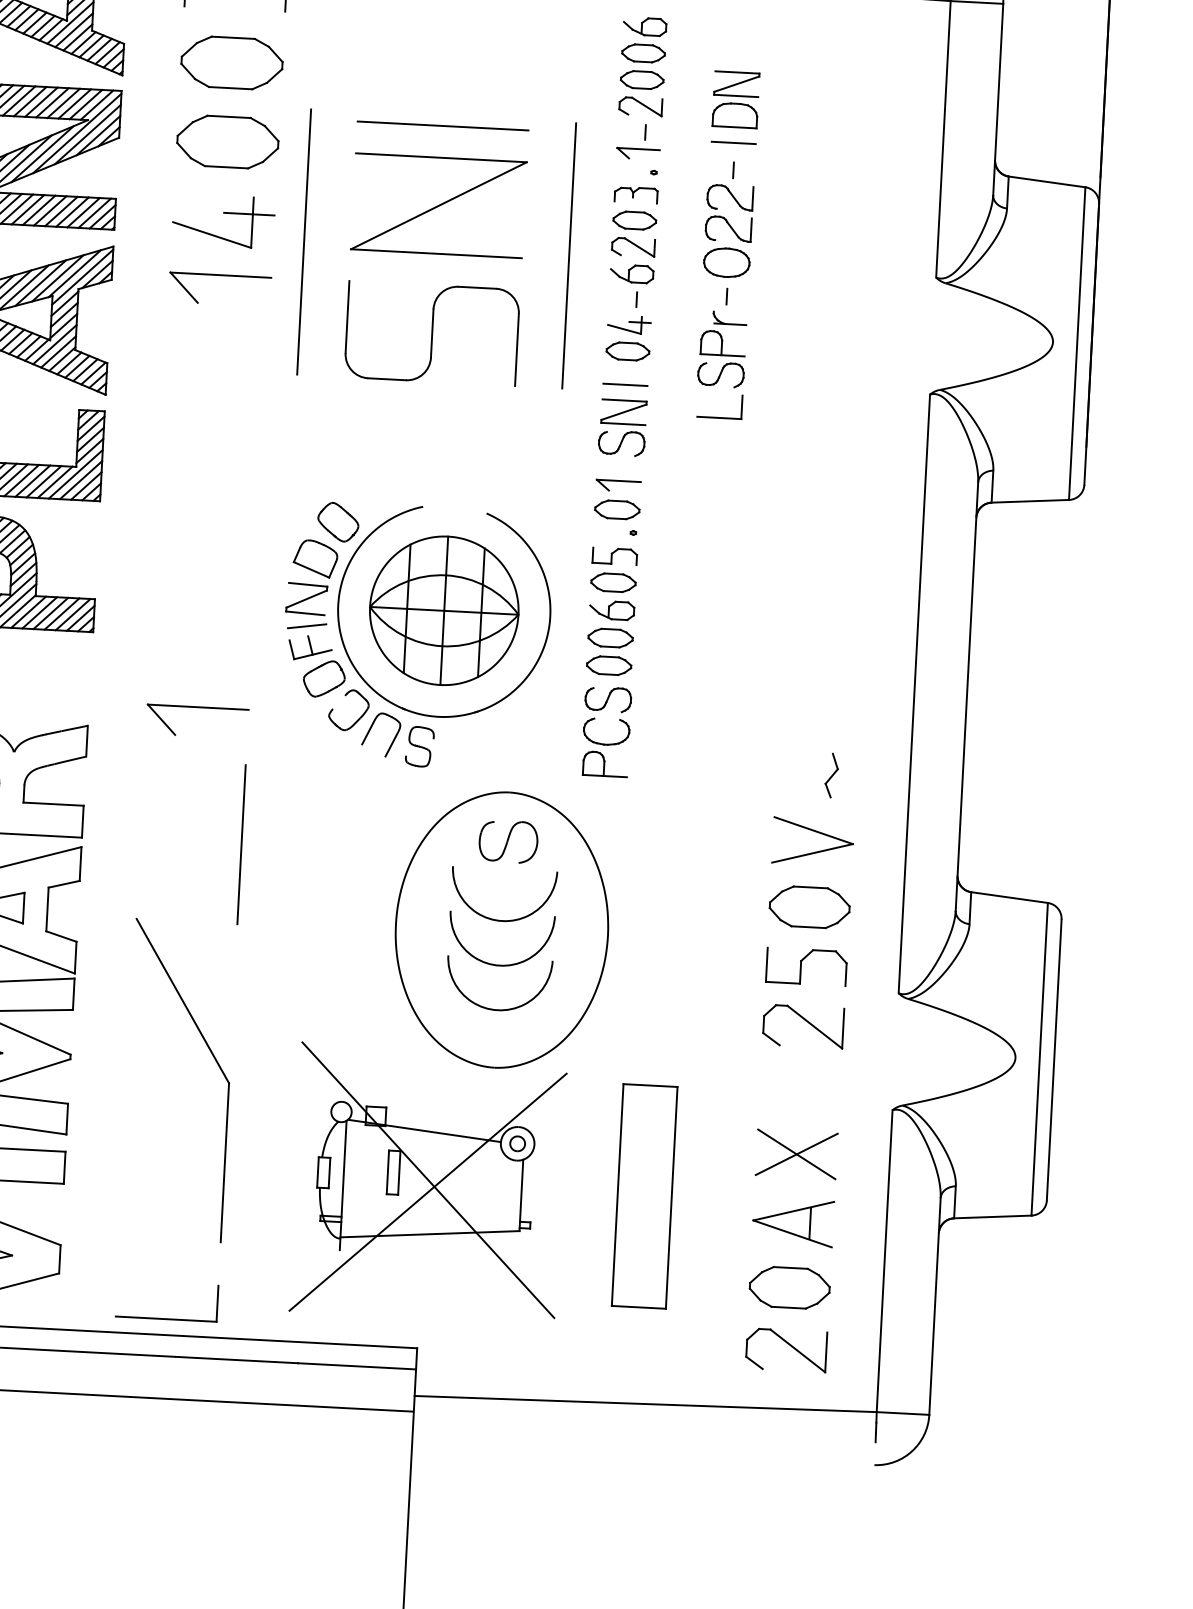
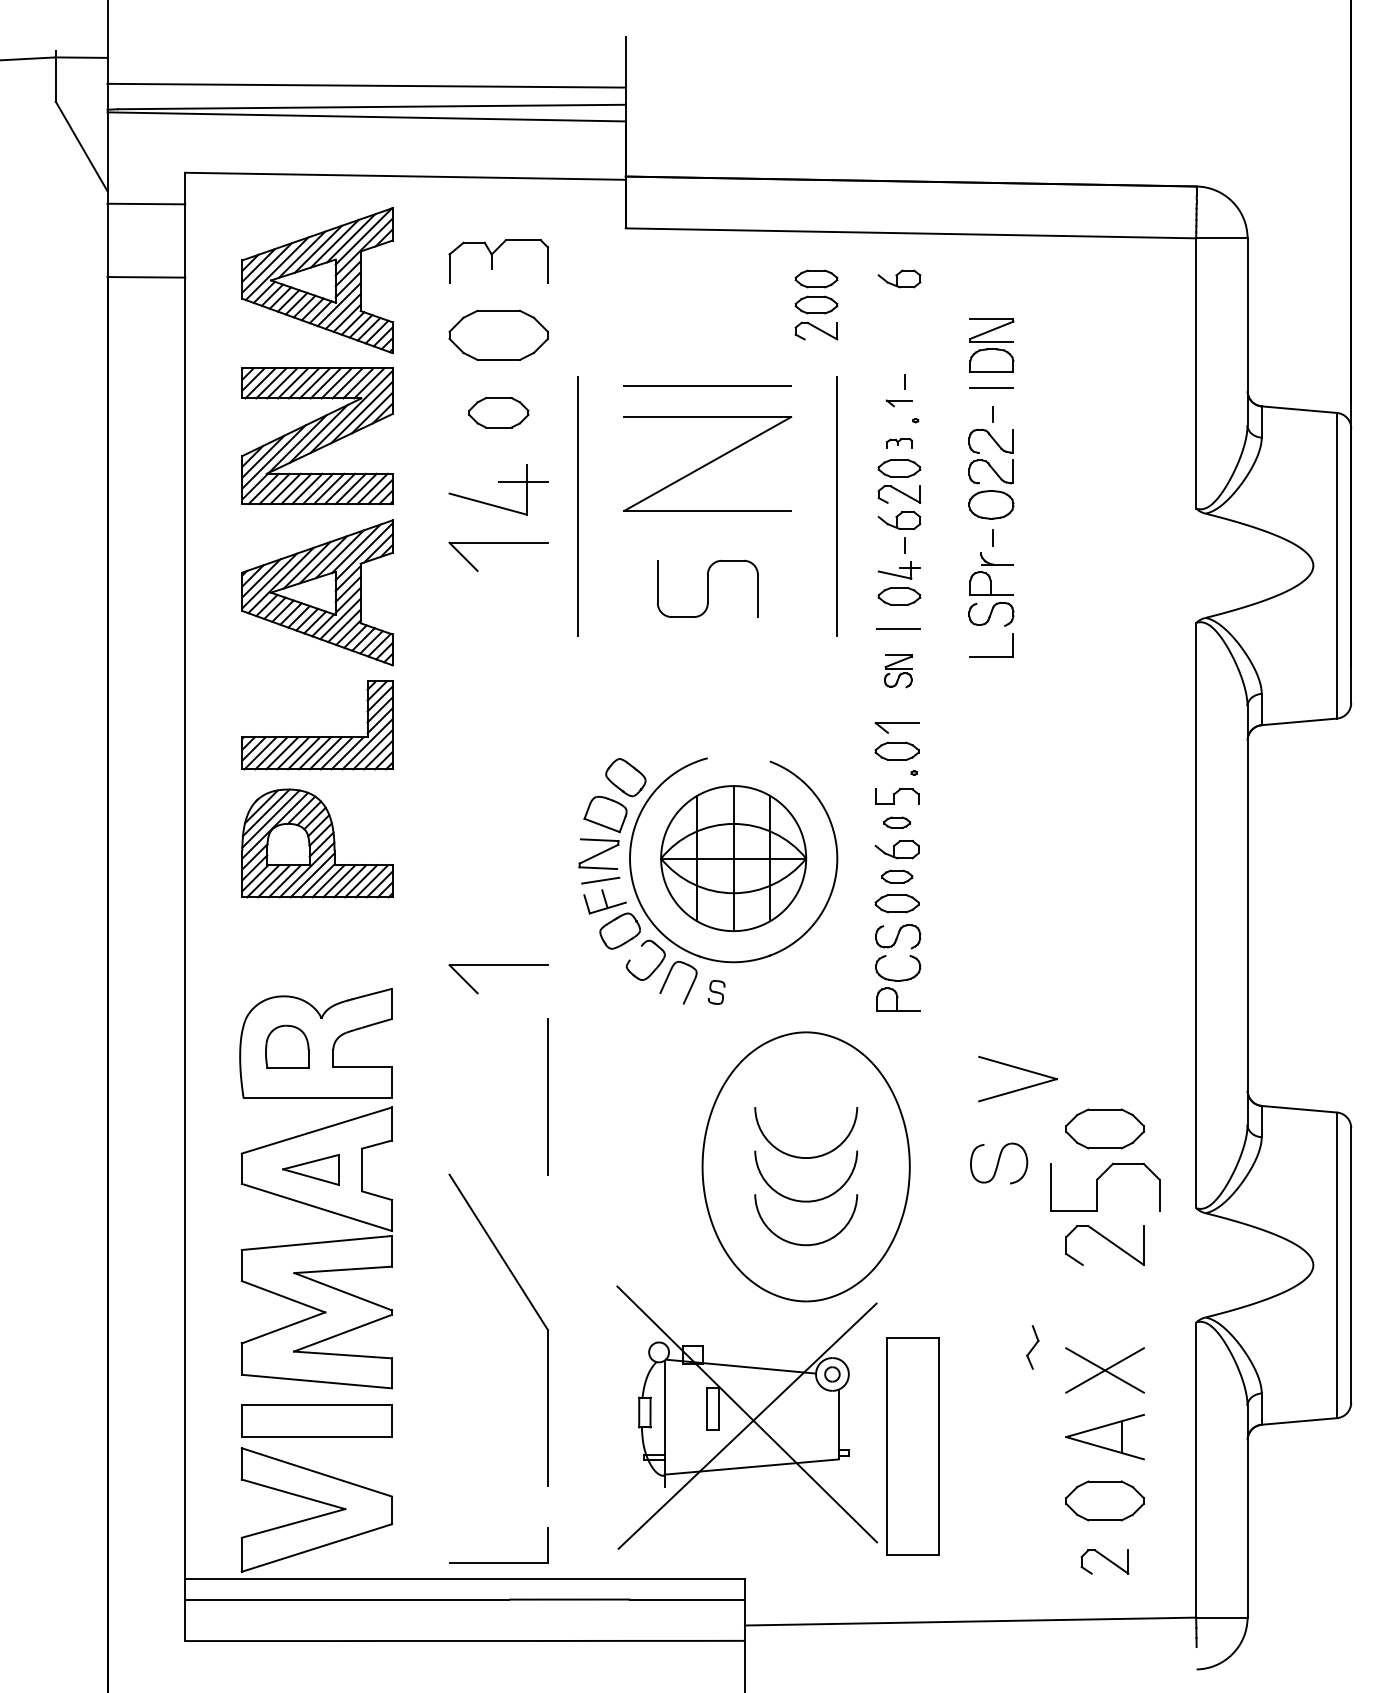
part: (642, 79) -> (816, 304), moved
part: (227, 141) -> (498, 412), size x0.6
part: (637, 154) -> (898, 403), size x0.6
part: (636, 195) -> (899, 443), size x0.6
part: (431, 333) -> (707, 588), size x0.6
part: (622, 427) -> (898, 670), size x0.6
part: (612, 582) -> (896, 822), size x0.6
part: (609, 637) -> (896, 876), size x0.7
part: (419, 746) -> (716, 992), size x0.6
part: (831, 775) -> (1032, 1347), moved
part: (508, 841) -> (999, 1163), moved
part: (814, 851) -> (1019, 1088), moved
part: (806, 966) -> (1104, 1186), size x1.4
part: (644, 1196) -> (912, 1446), moved
part: (785, 1349) -> (1104, 1561), size x0.6

